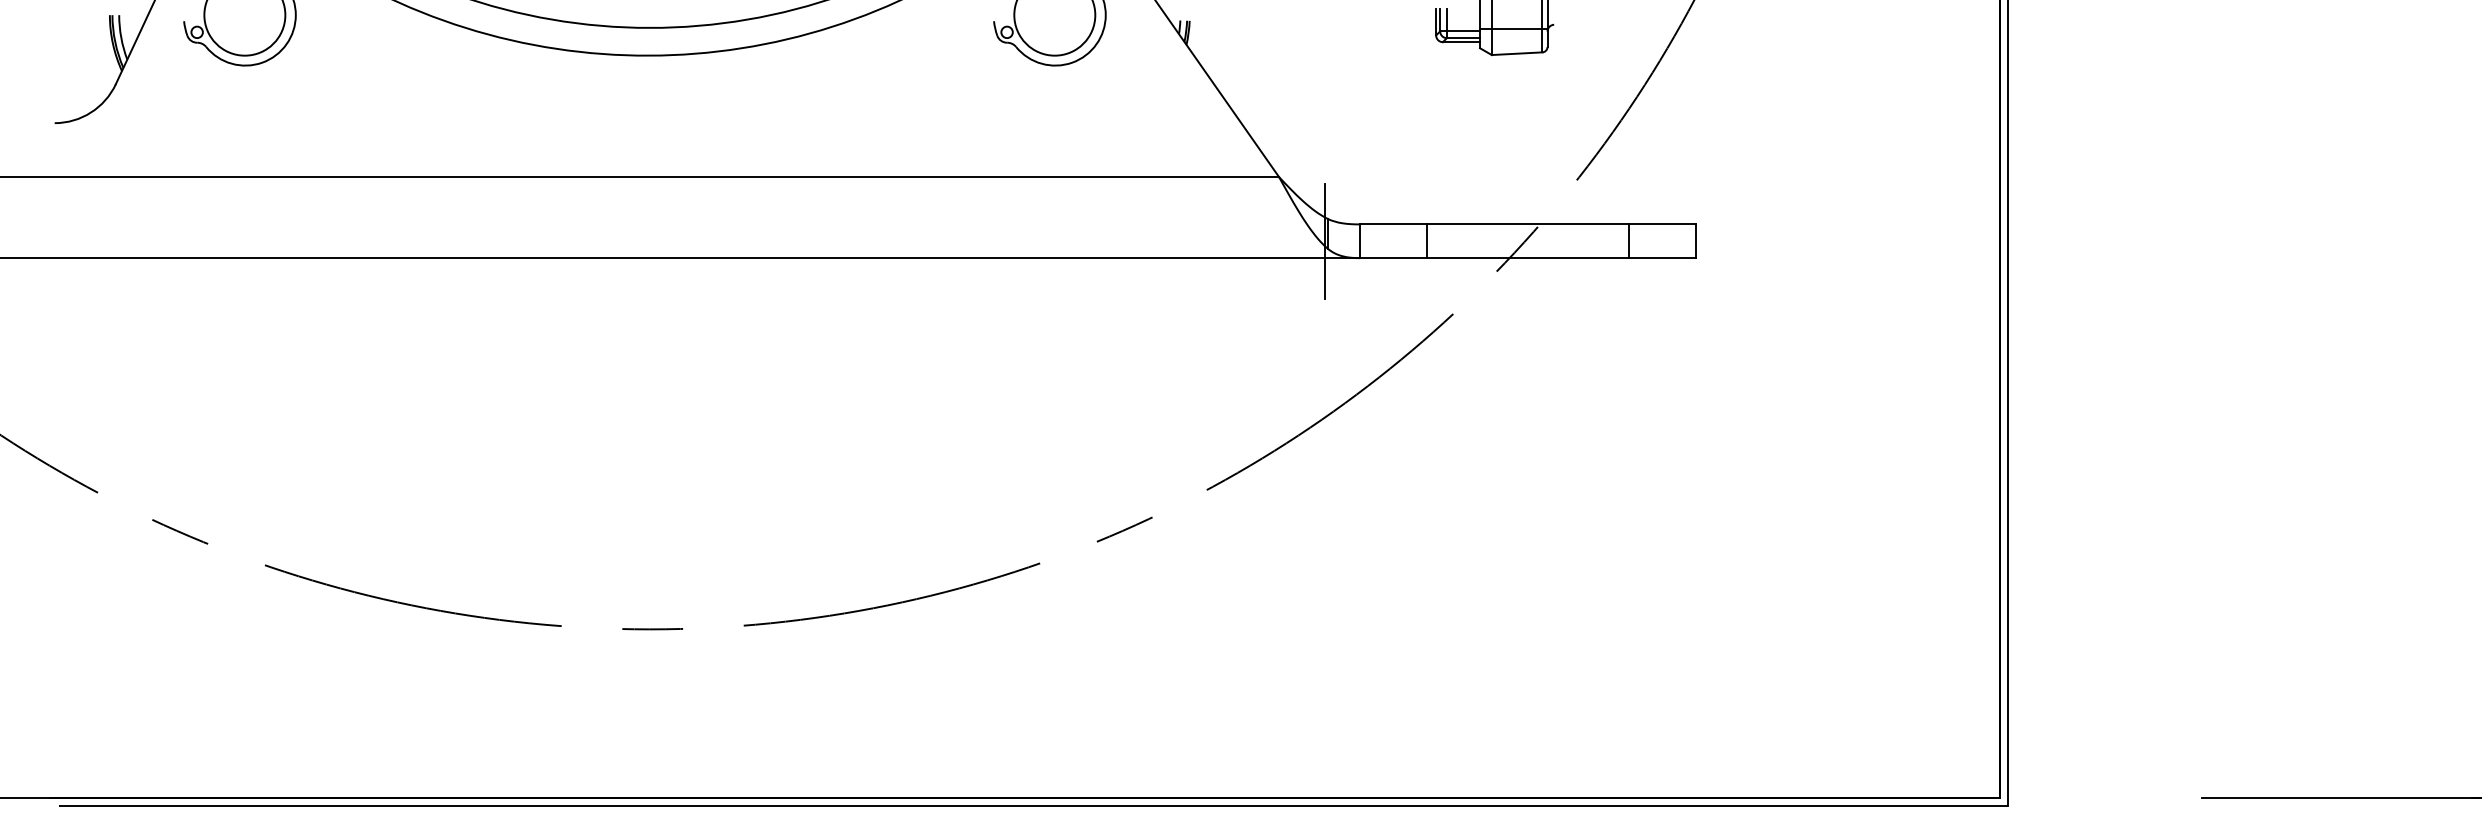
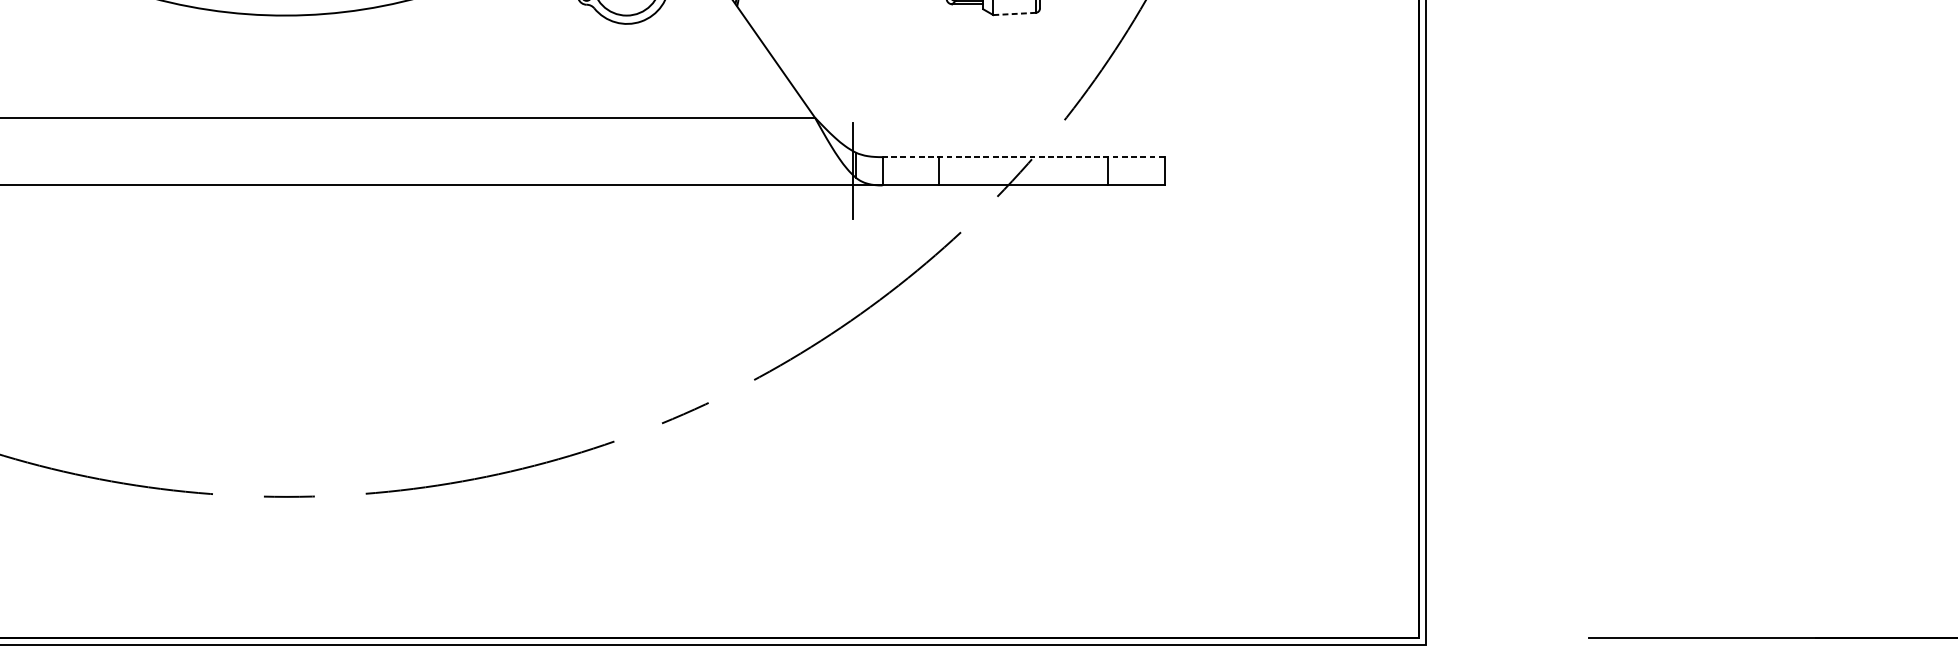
line: (1517, 53) -> (1014, 13), solid -> dashed
line: (1527, 224) -> (1023, 157), solid -> dashed

